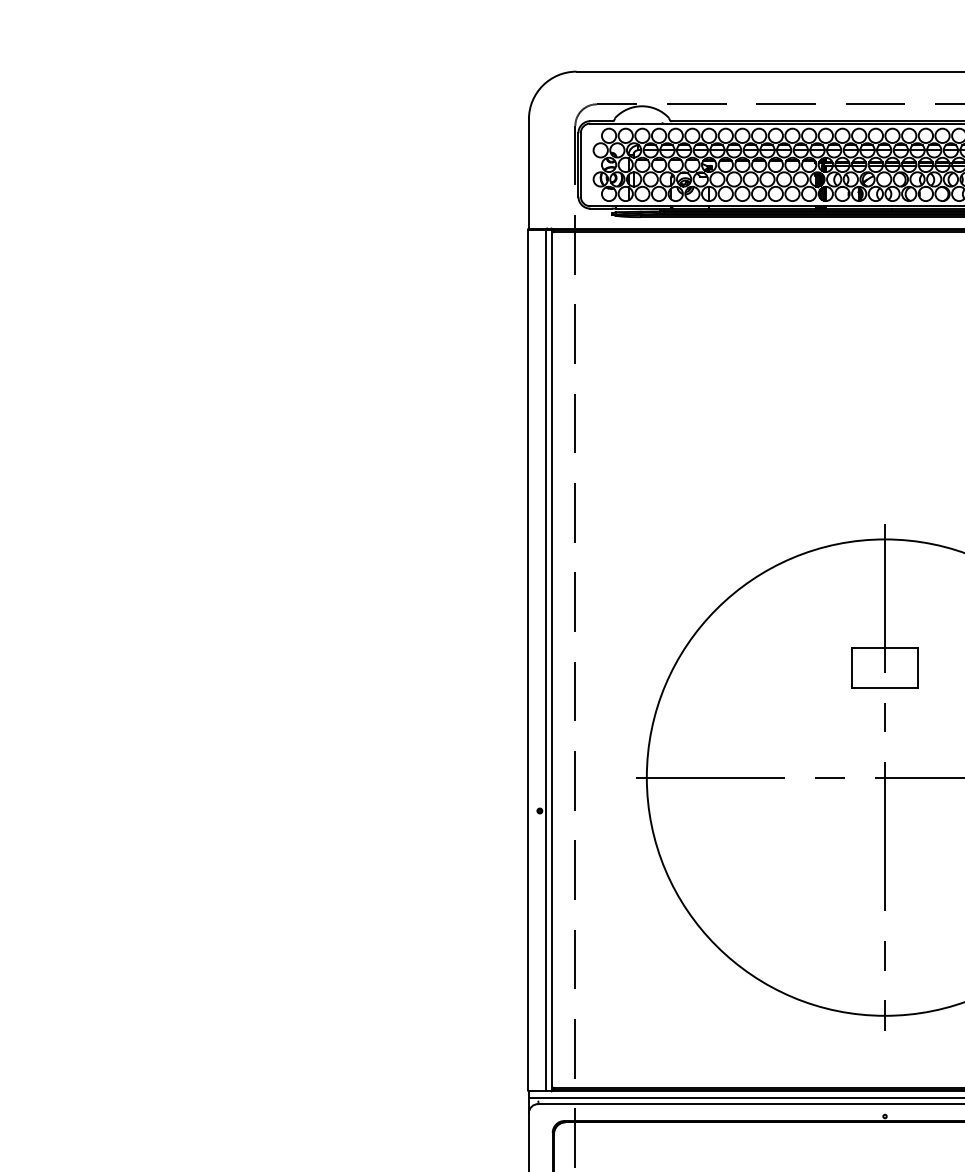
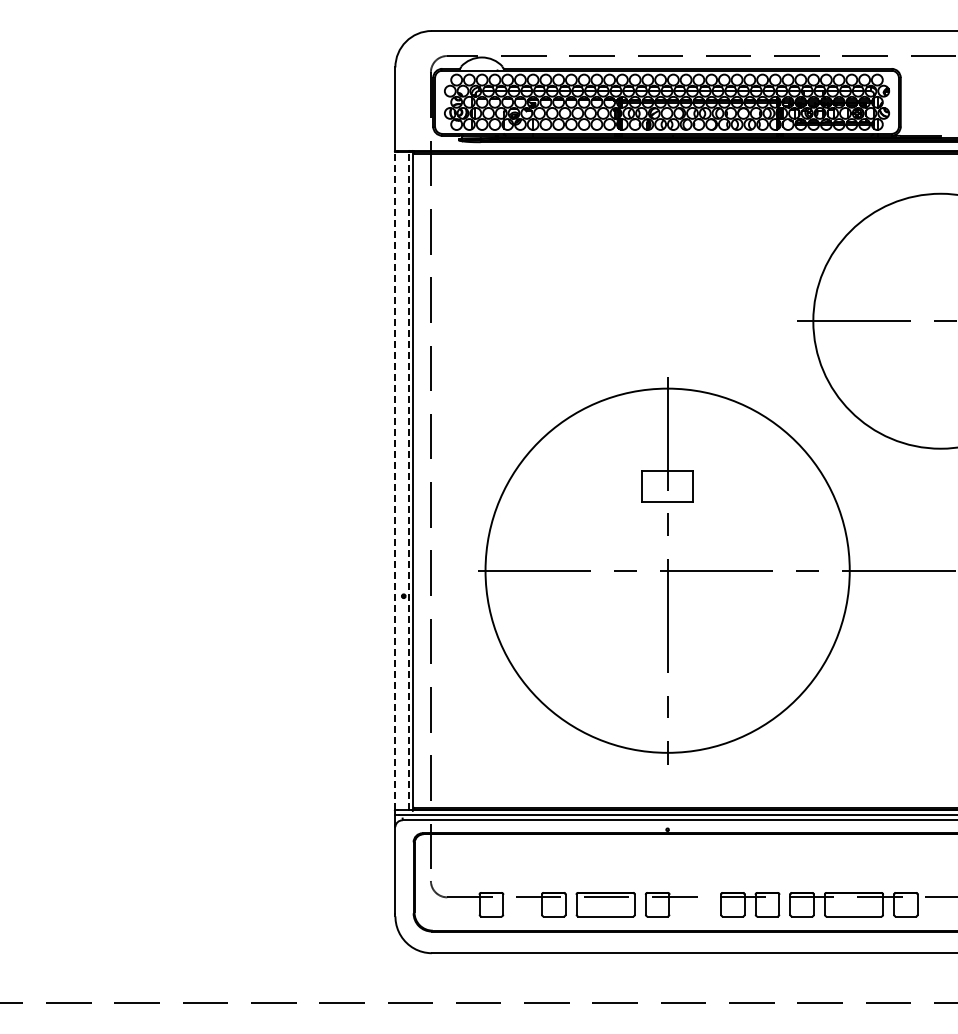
line: (527, 659) -> (394, 480), solid -> dashed
line: (546, 659) -> (408, 480), solid -> dashed

